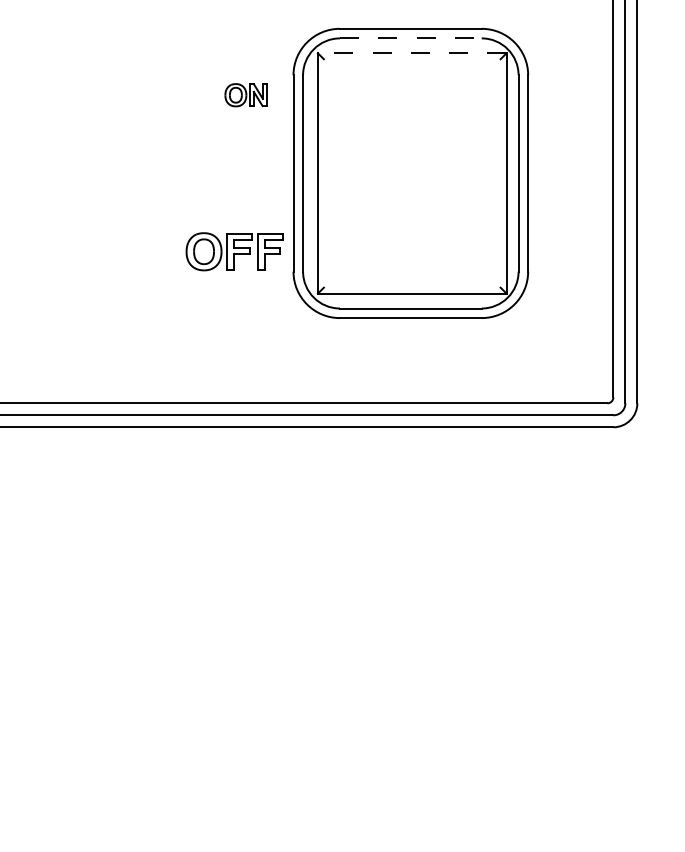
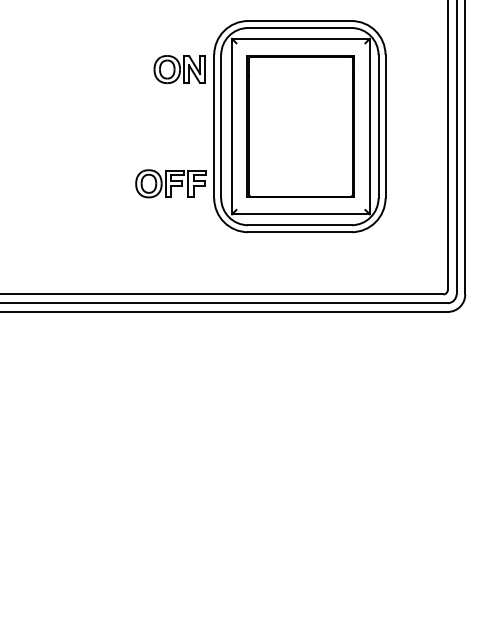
line: (410, 39) -> (299, 28), dashed -> solid
line: (411, 52) -> (300, 38), dashed -> solid
part: (245, 95) -> (179, 69), size x1.67
part: (411, 173) -> (300, 126), added

